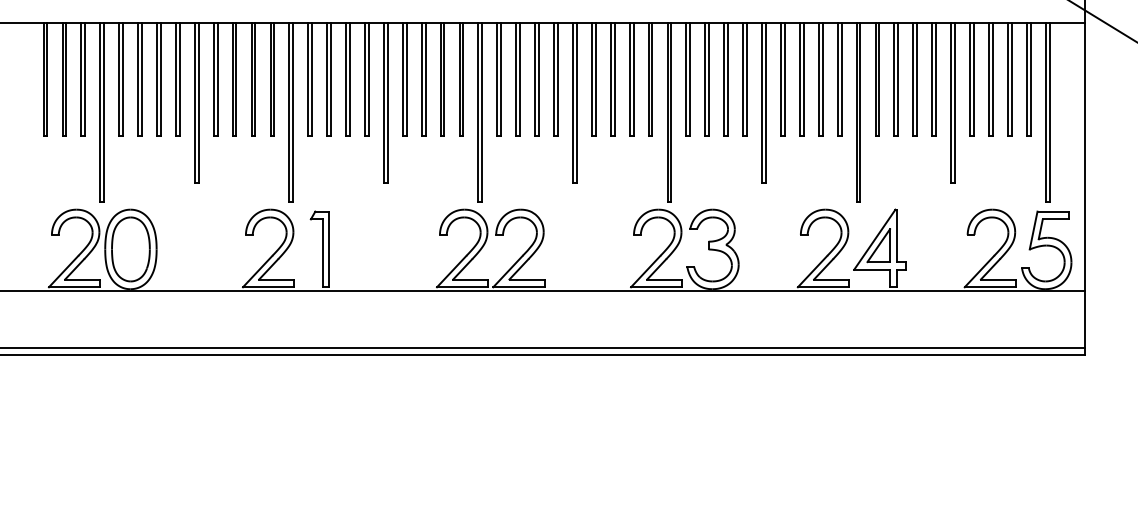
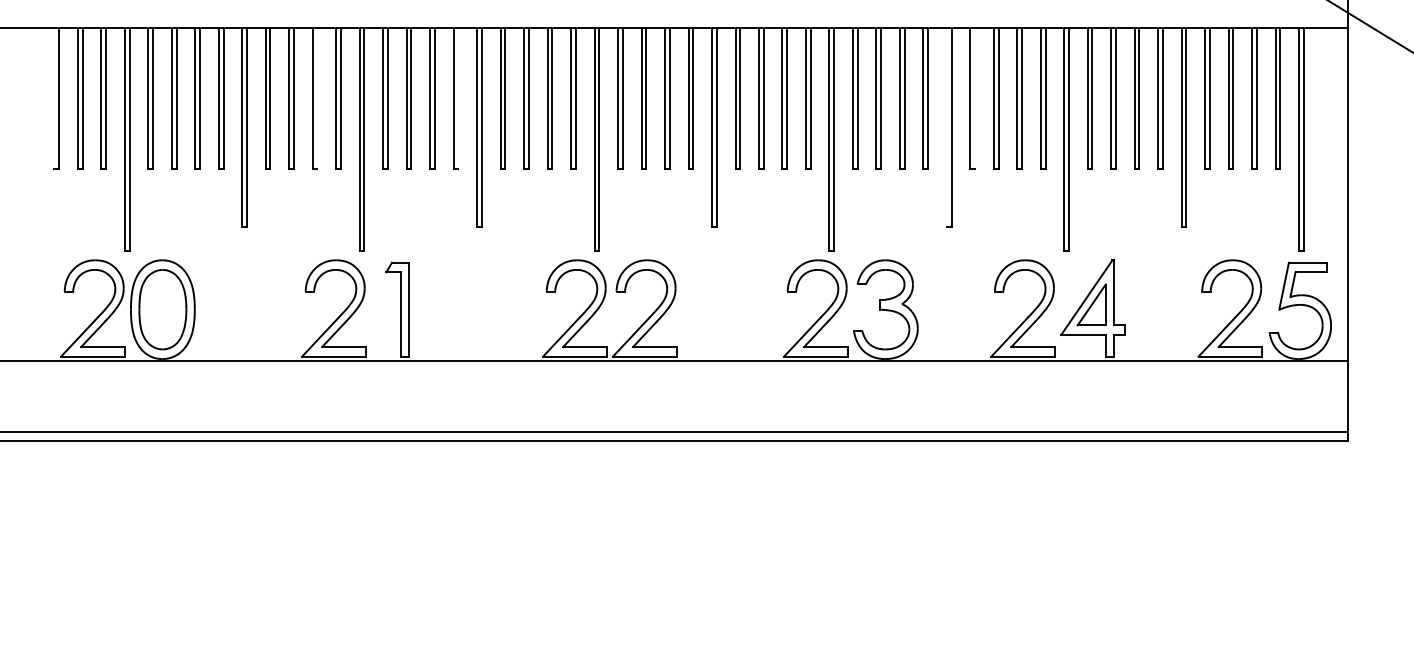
line: (43, 78) -> (54, 97), removed
line: (255, 78) -> (317, 97), removed
line: (368, 78) -> (458, 97), removed
line: (785, 78) -> (975, 97), removed
line: (761, 102) -> (946, 127), removed

